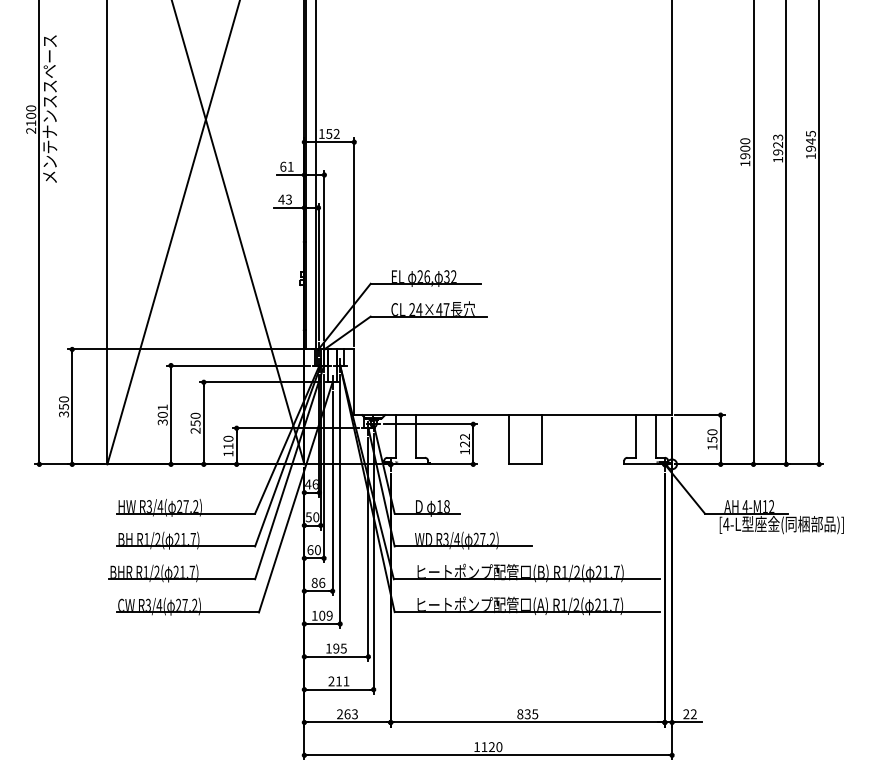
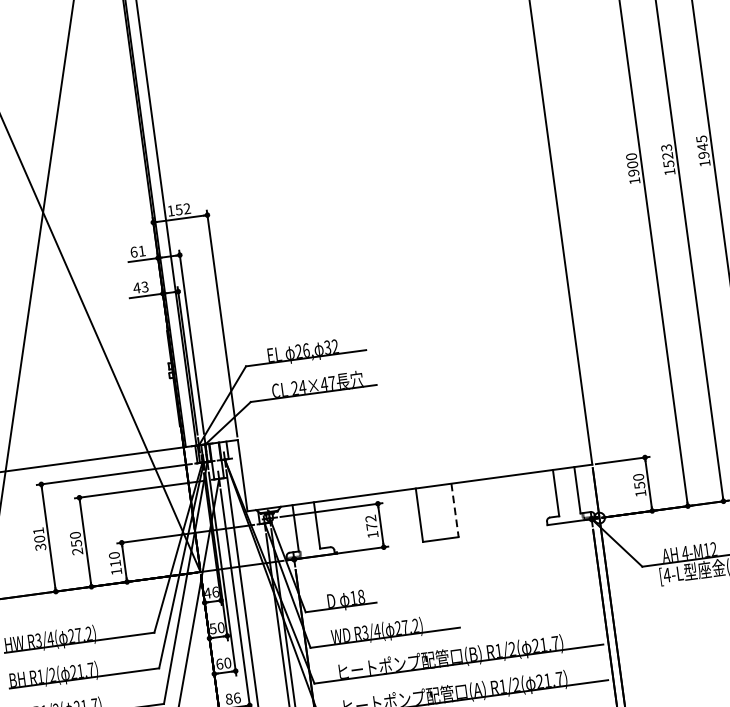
text: (777, 152) -> (668, 164), 1923 -> 1523
line: (542, 439) -> (455, 510), solid -> dashed
text: (464, 444) -> (371, 526), 122 -> 172

